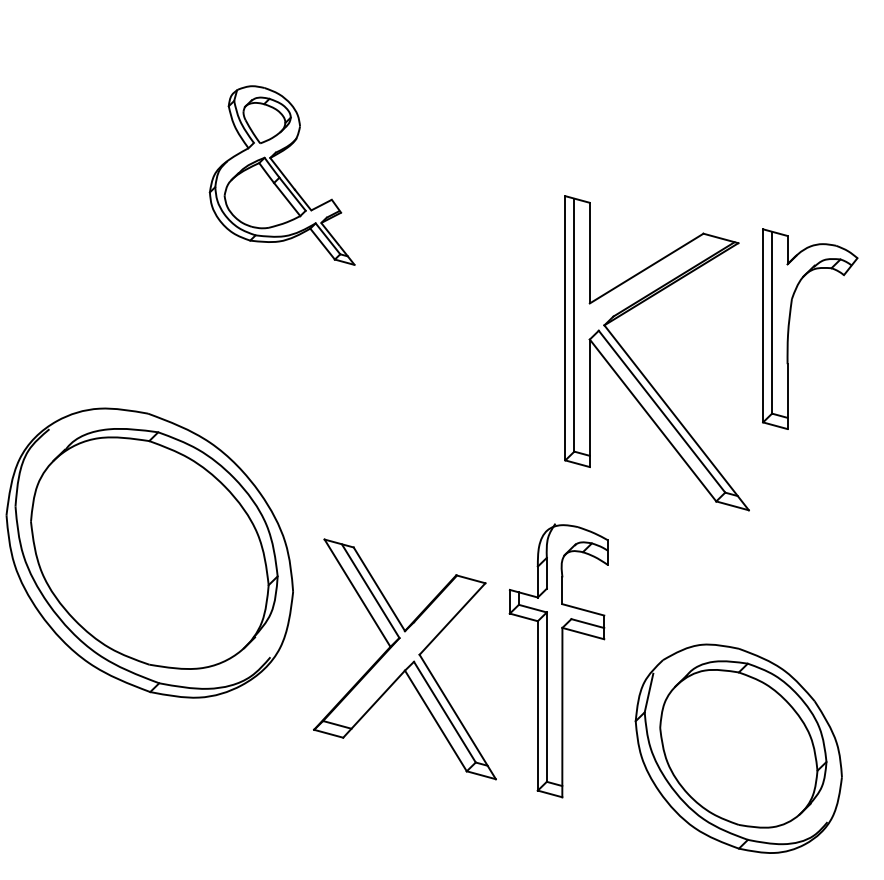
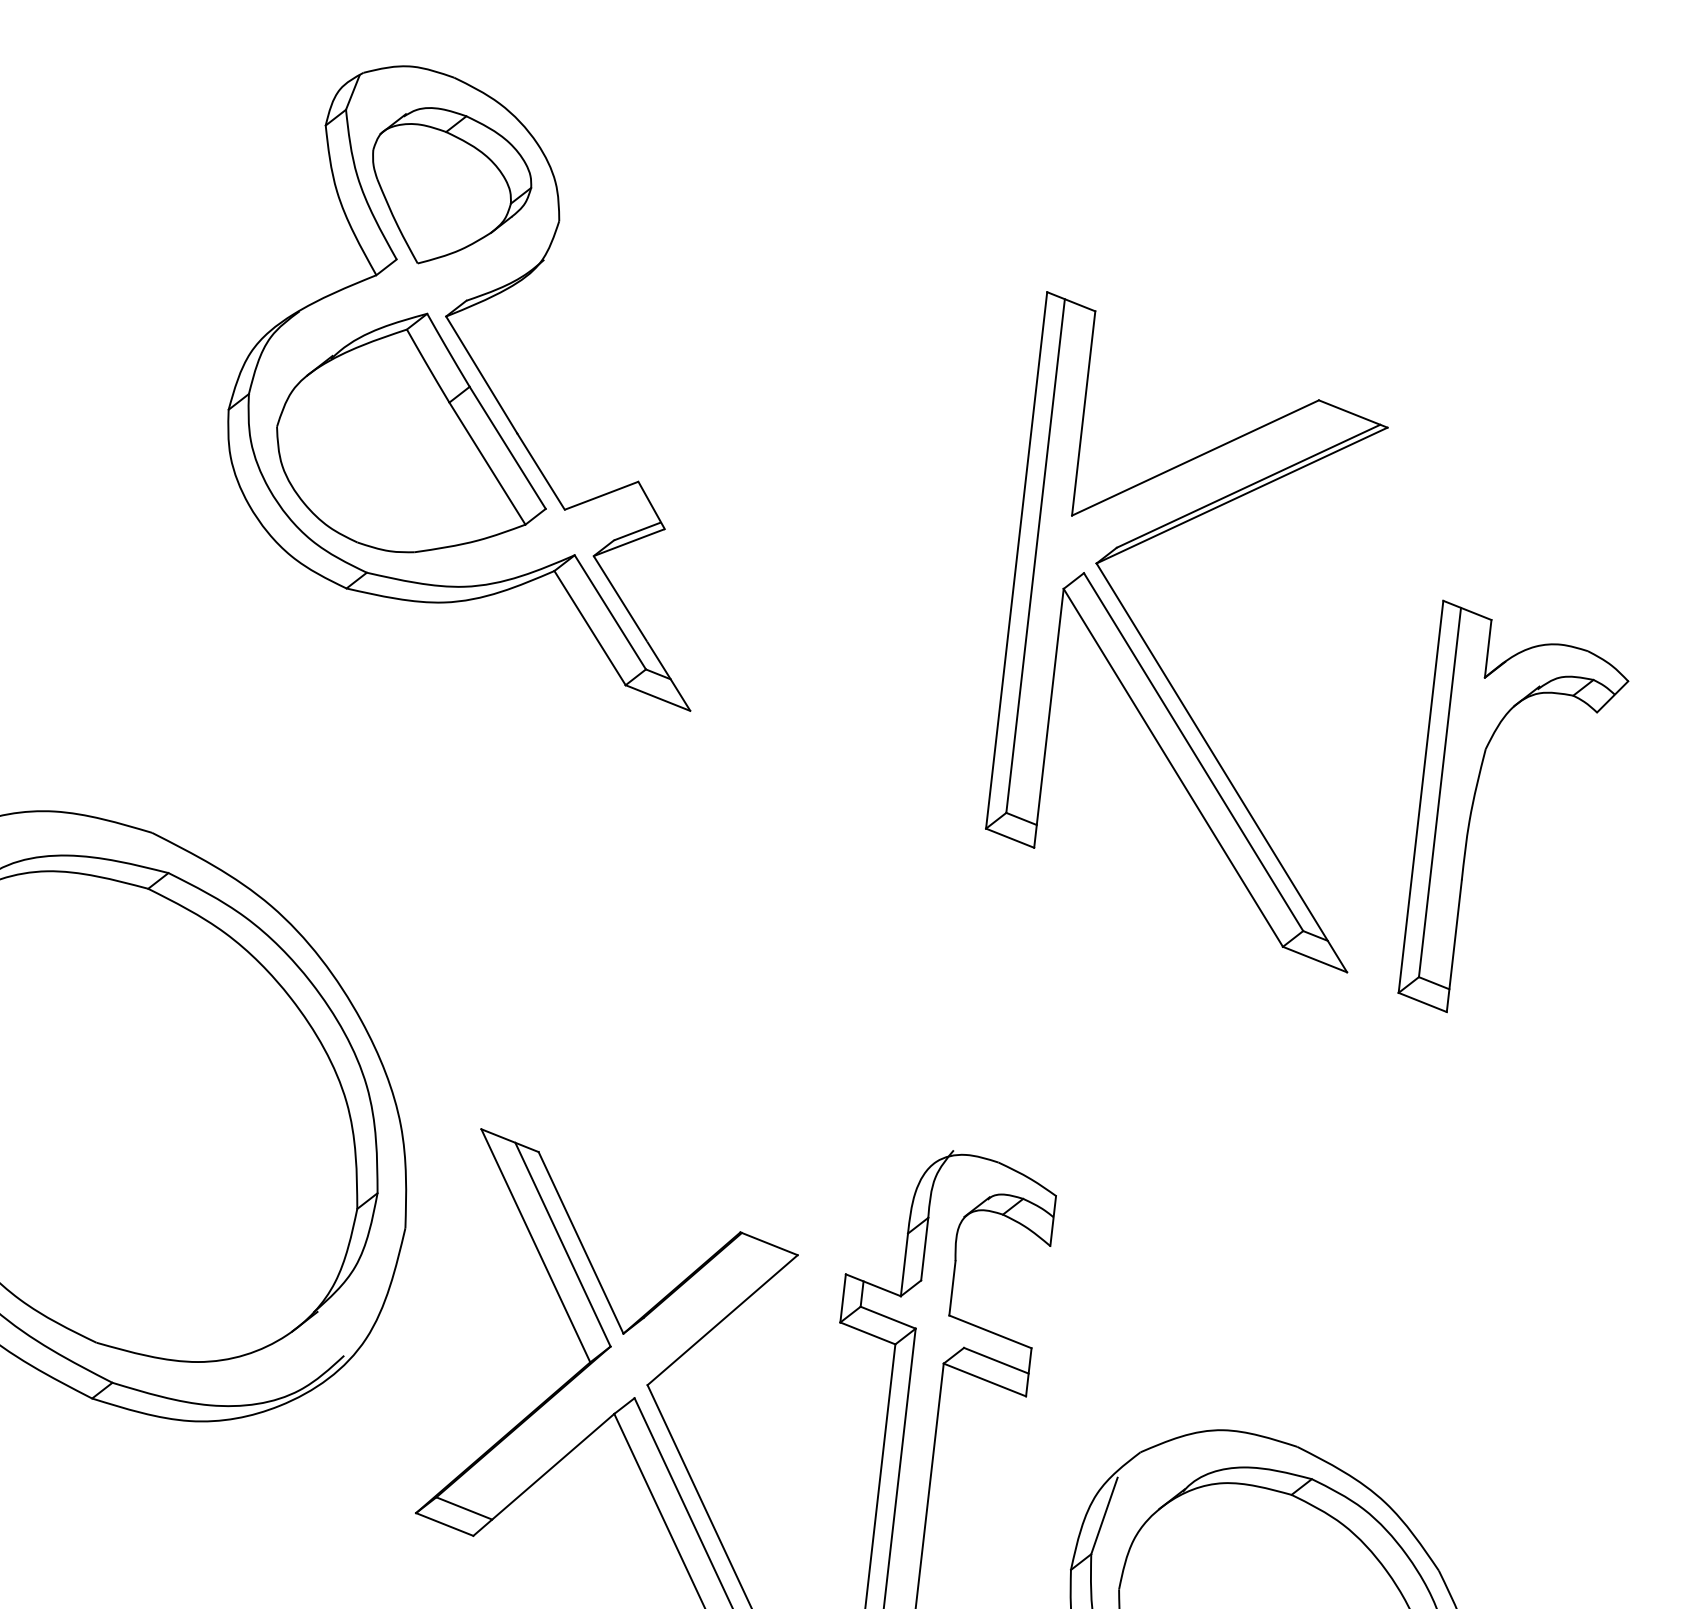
part: (281, 175) -> (478, 380), size x1.67
part: (640, 369) -> (1159, 661), moved

